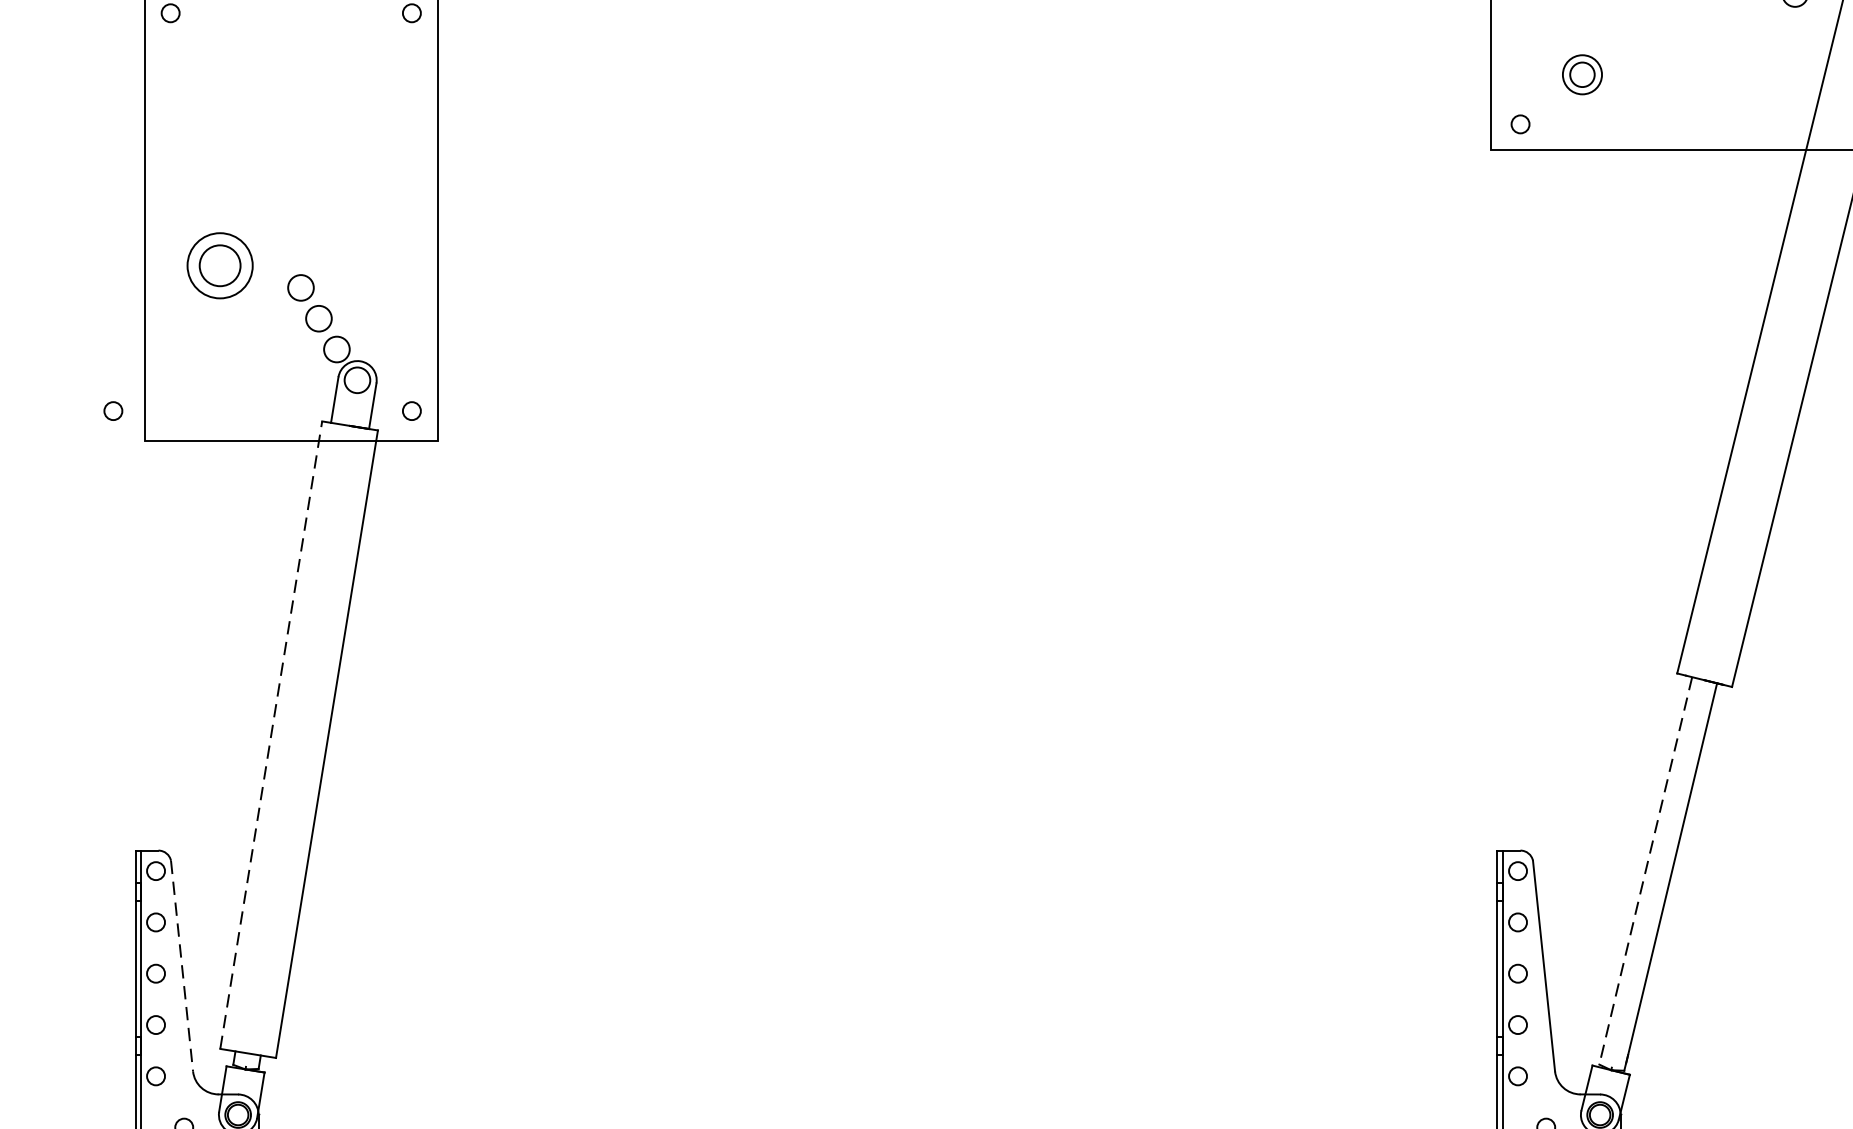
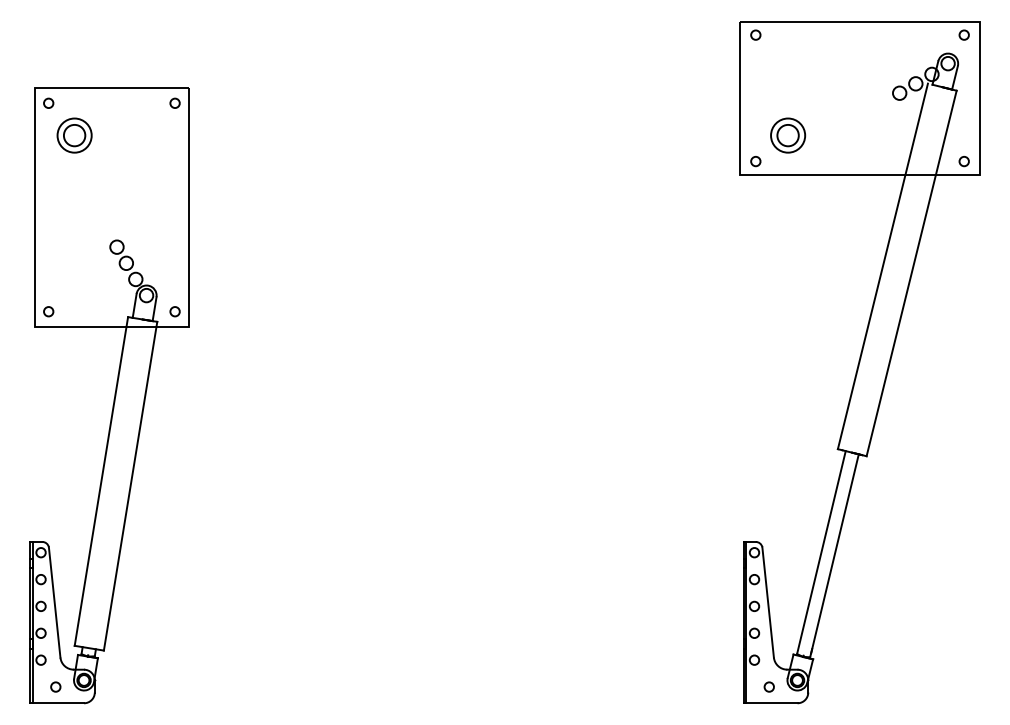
part: (1582, 74) -> (788, 135), size x1.67
part: (219, 265) -> (74, 135), moved
circle: (112, 410) -> (48, 311), moved
line: (271, 735) -> (101, 481), dashed -> solid
line: (1645, 872) -> (821, 553), dashed -> solid
line: (181, 966) -> (54, 602), dashed -> solid

